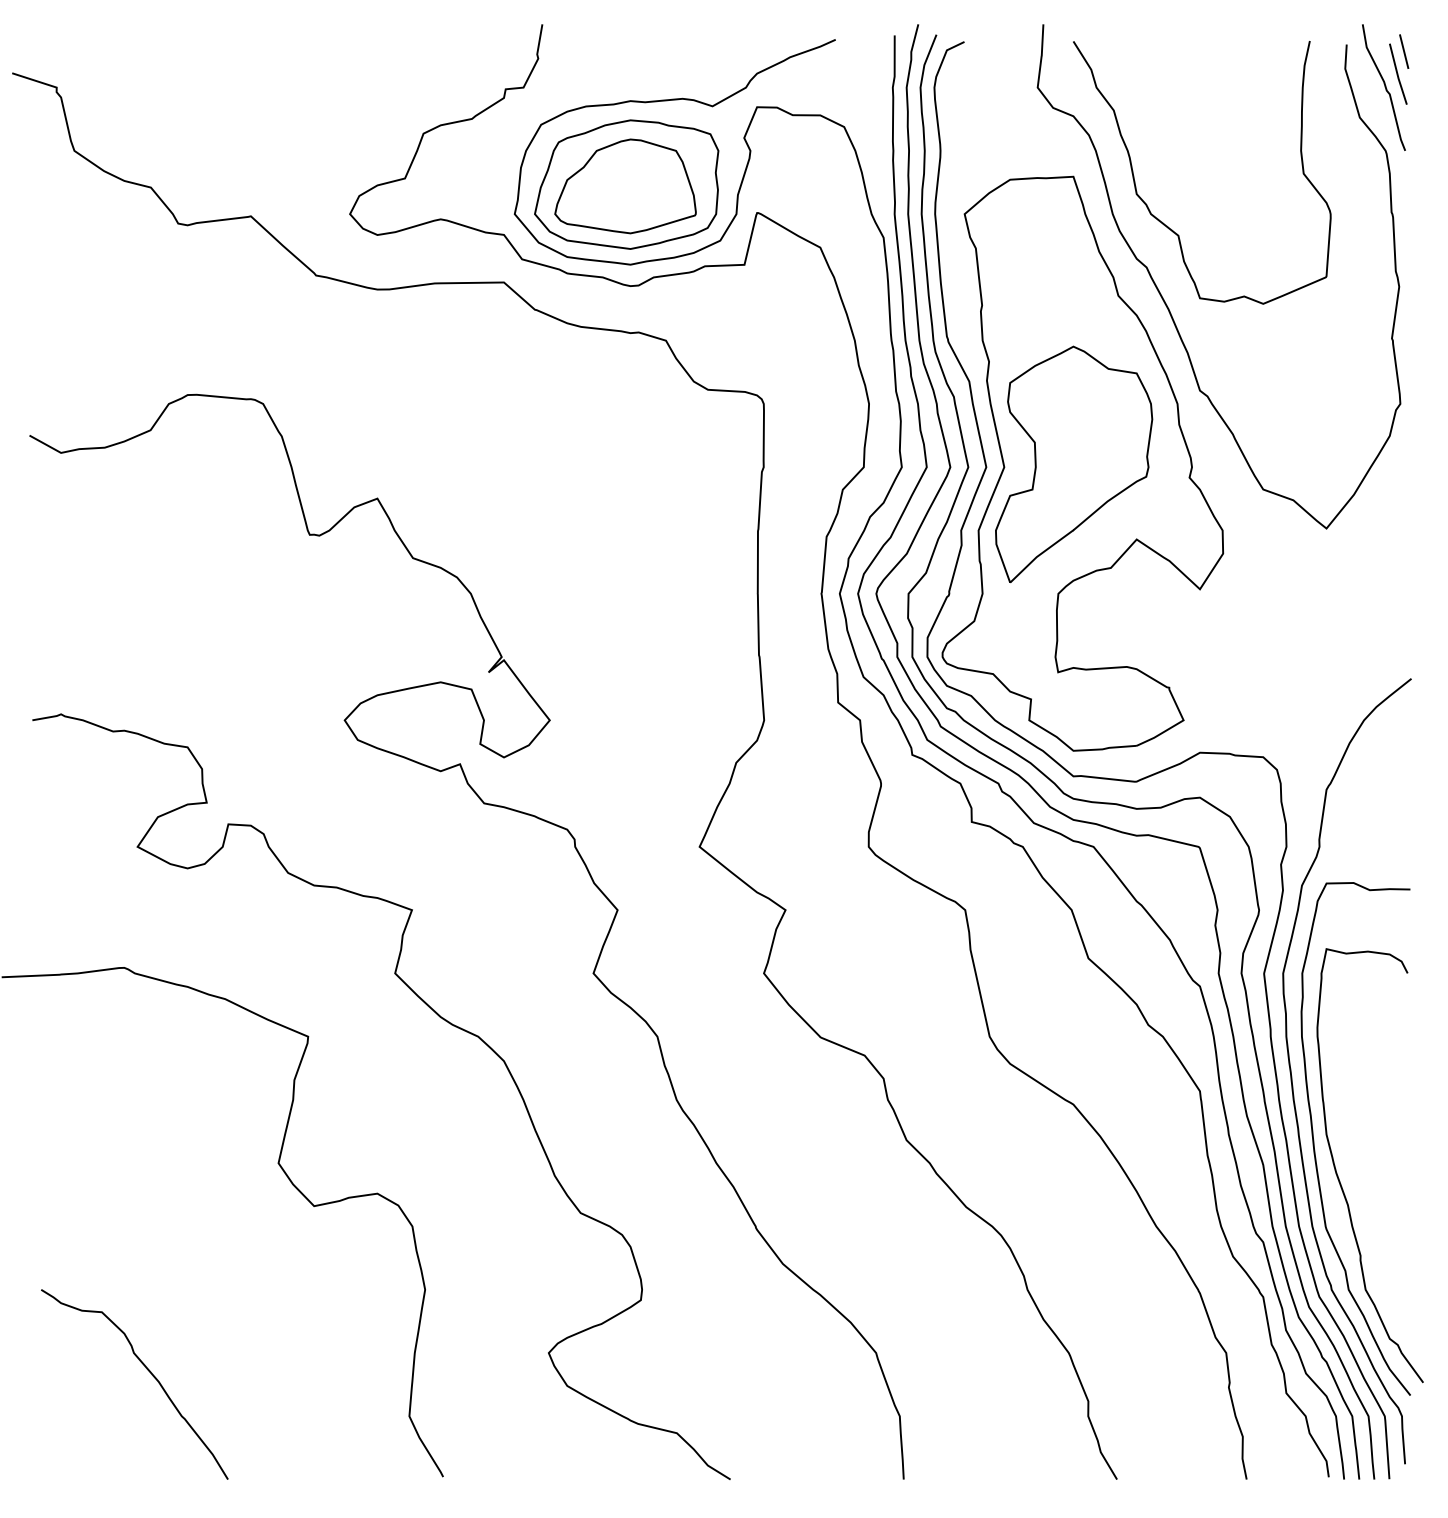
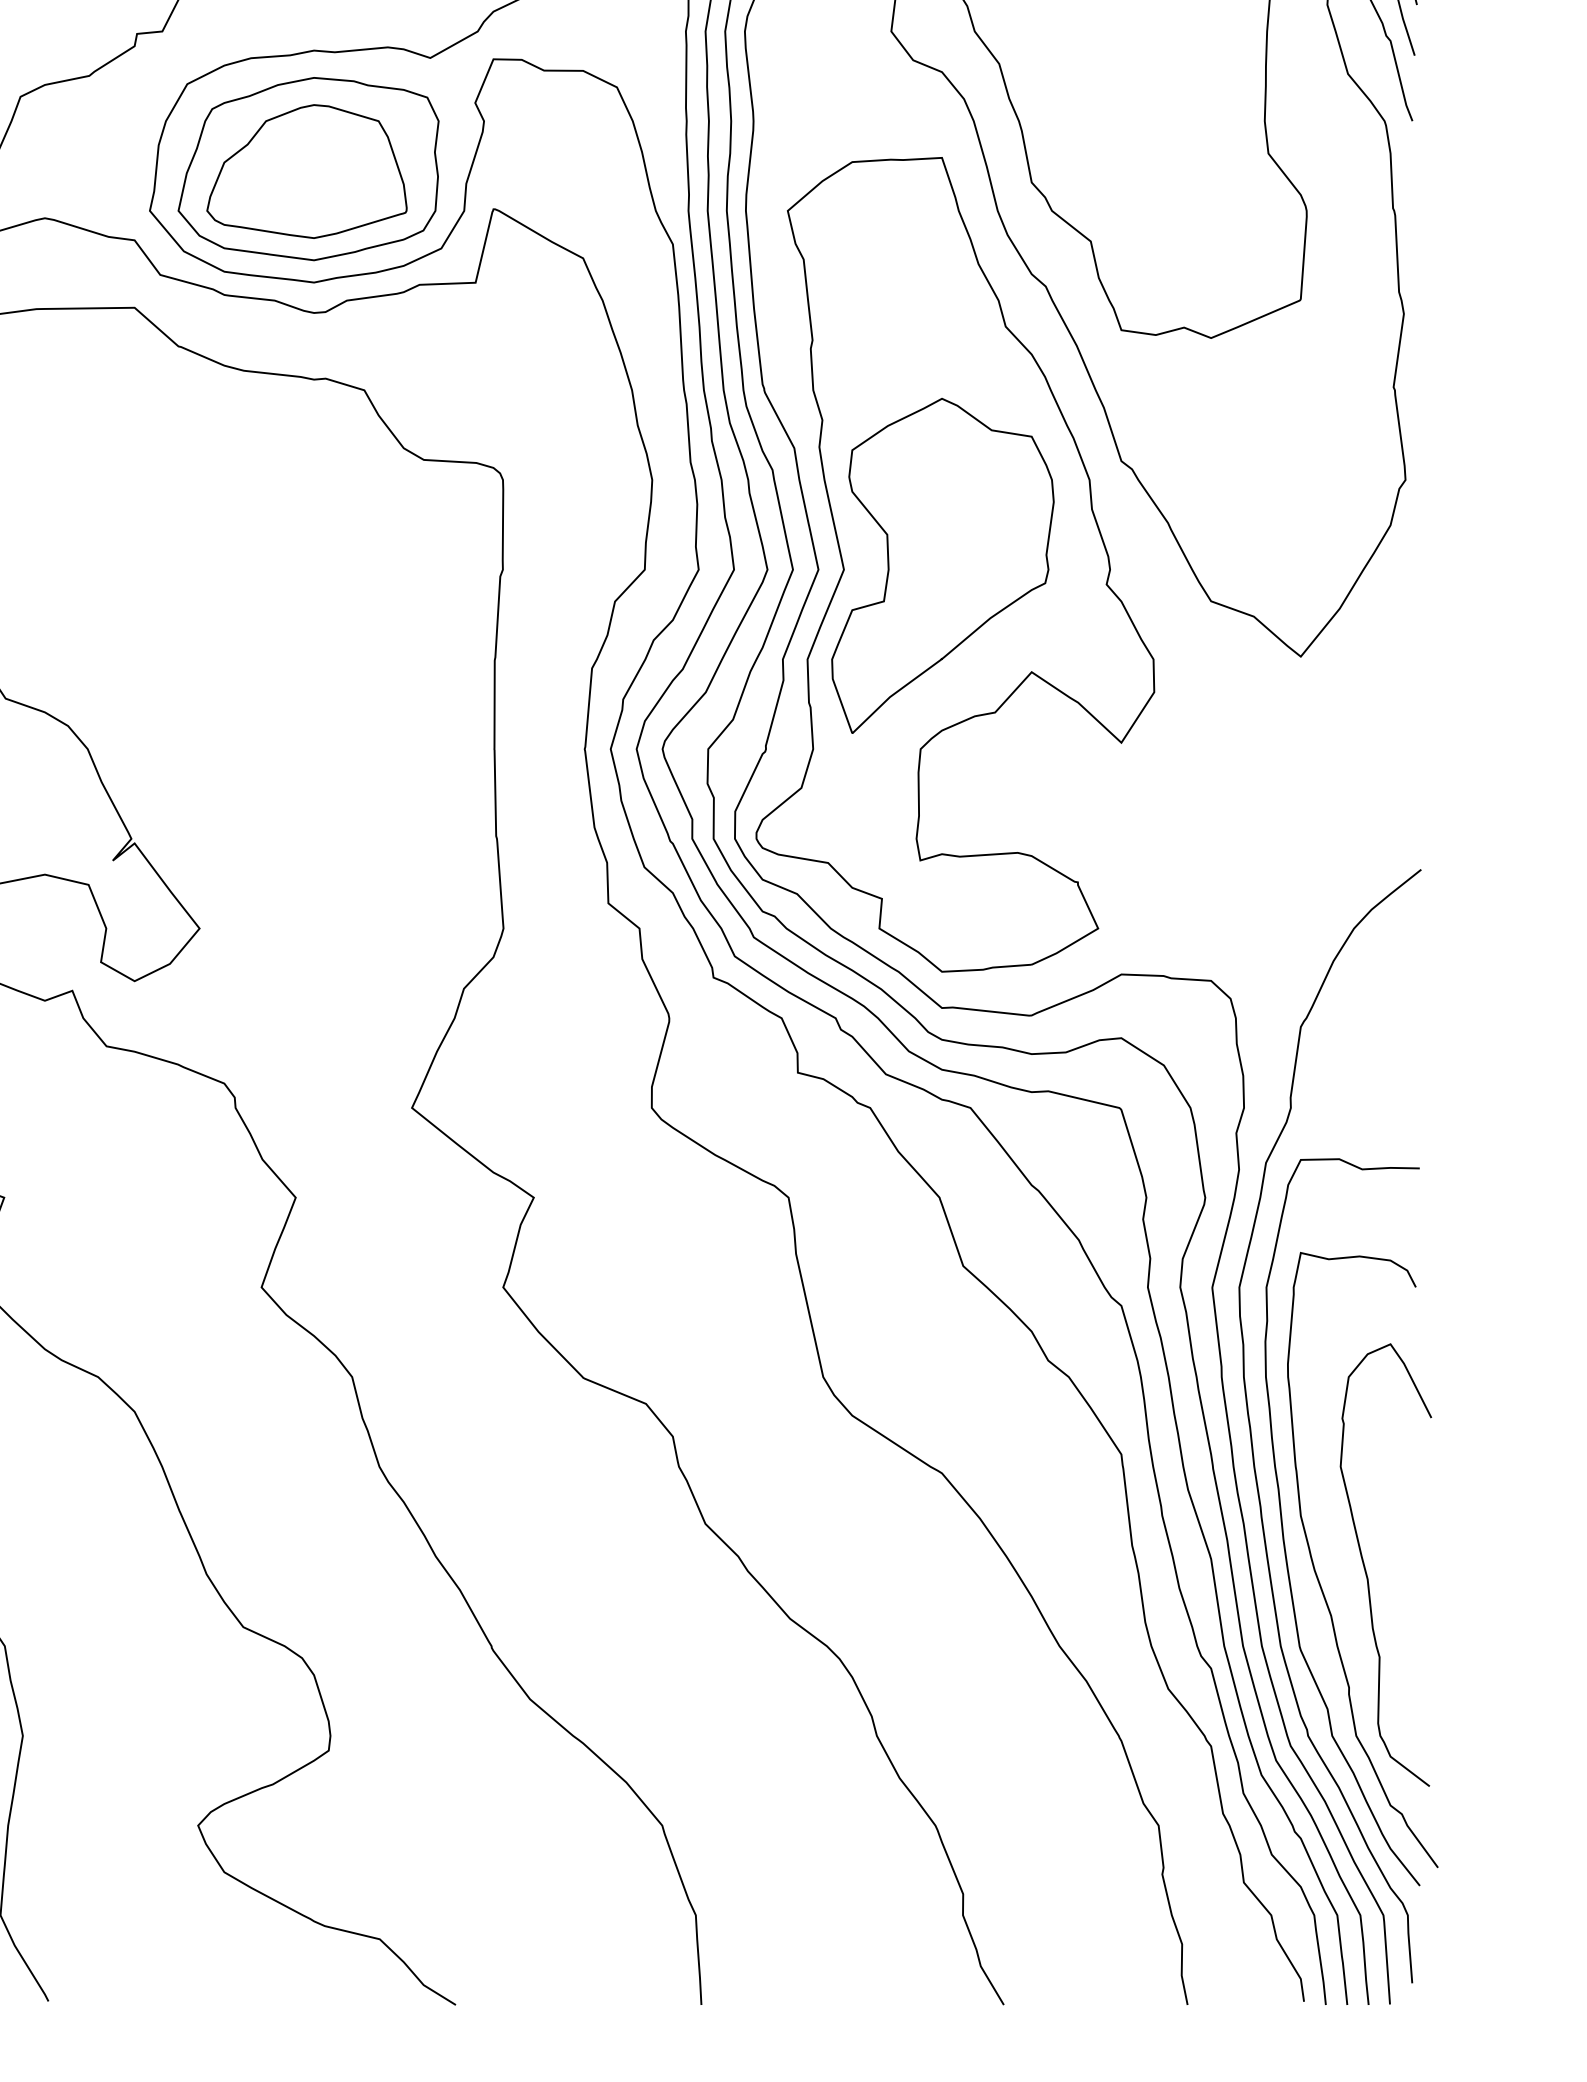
curve: (1373, 1173) -> (1367, 1571), added

